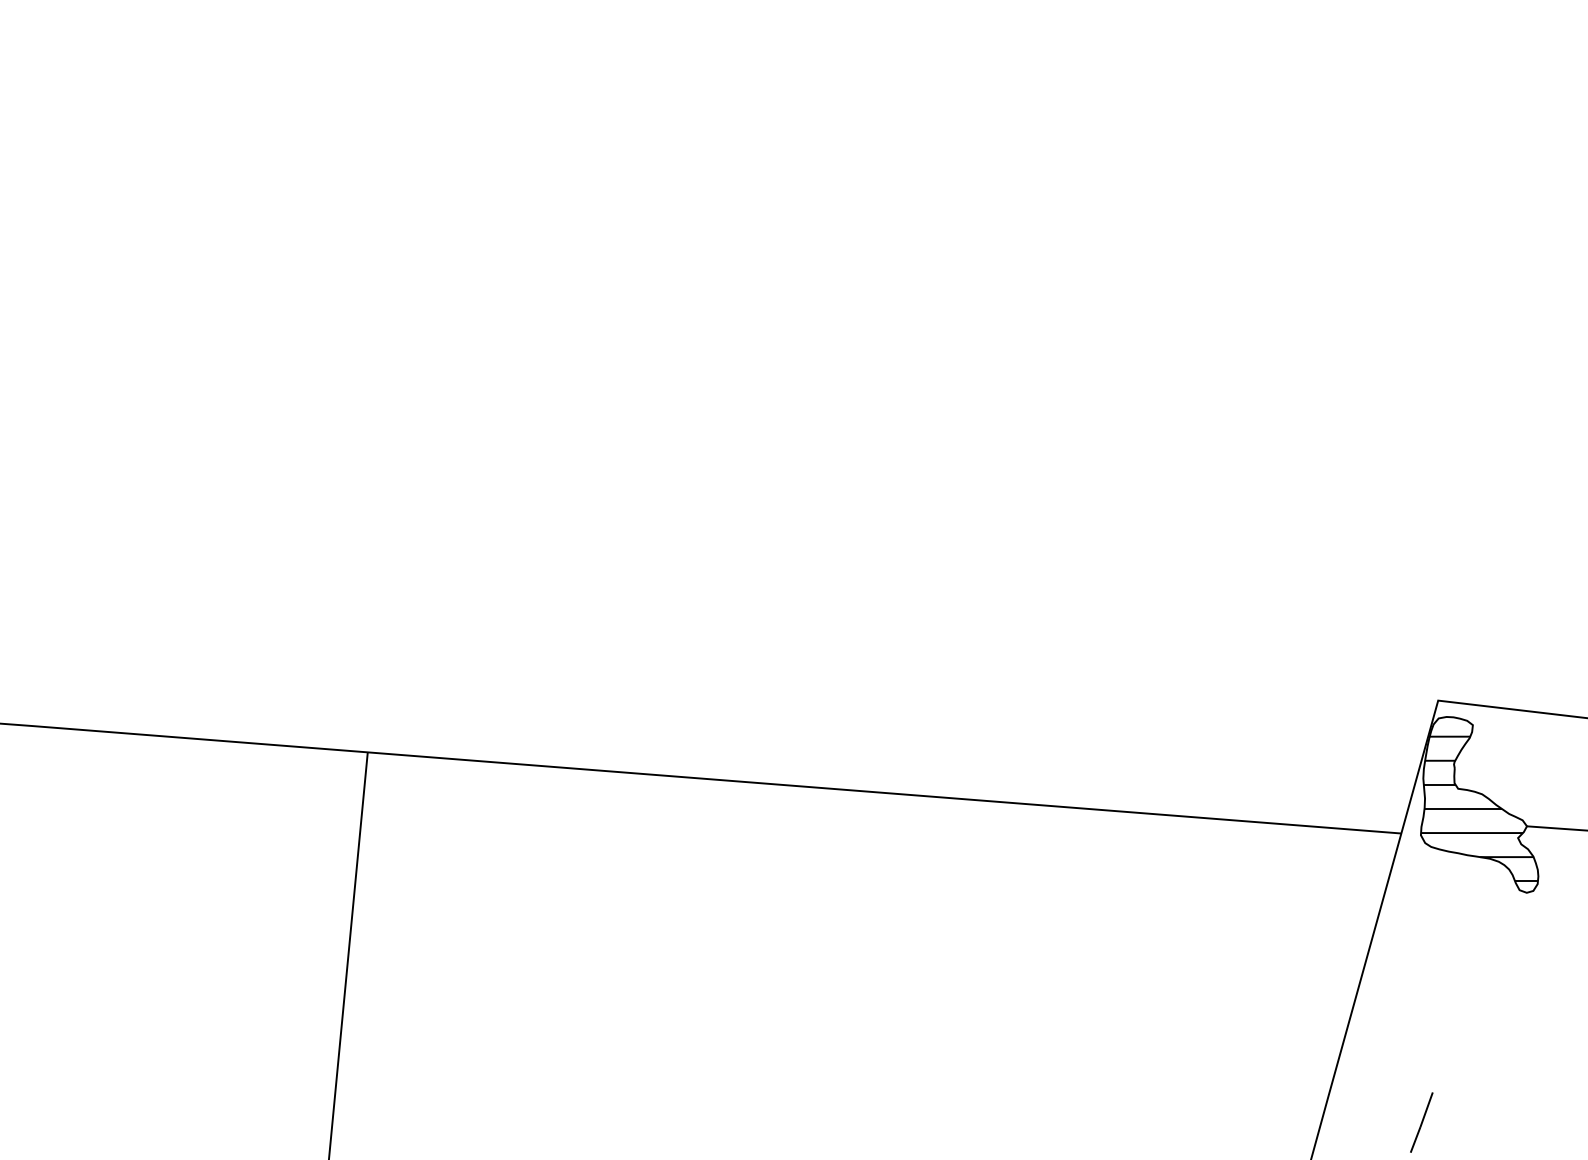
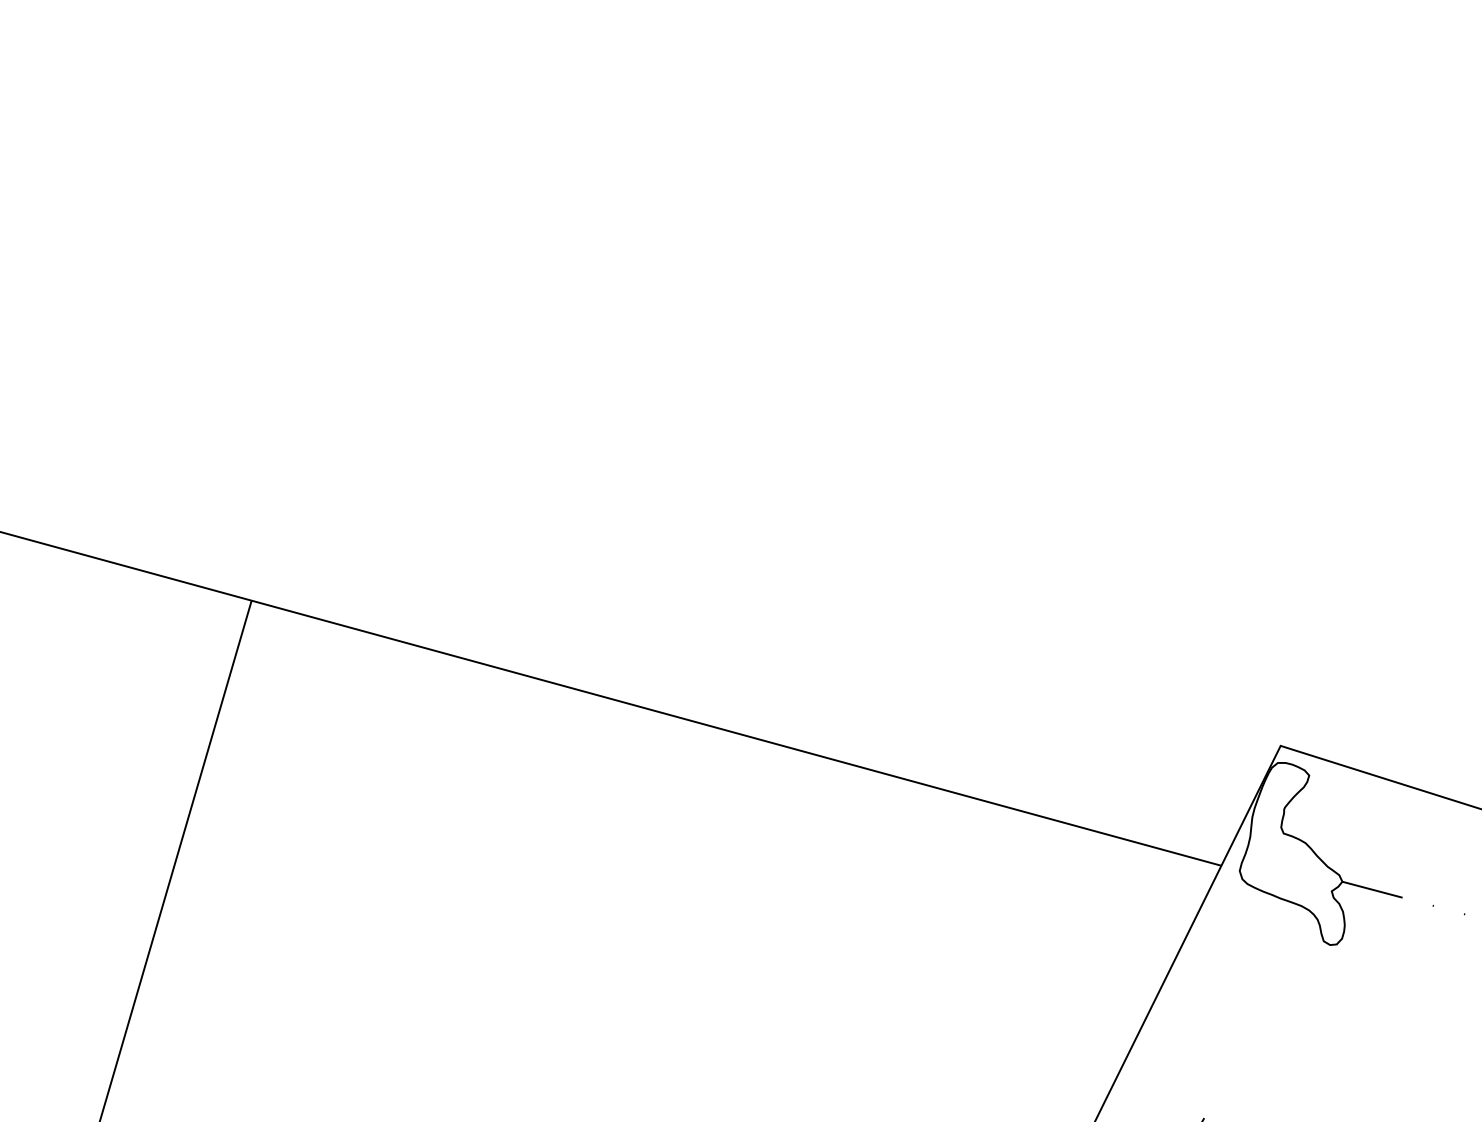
hatch: (1479, 808) -> (1300, 856), removed

